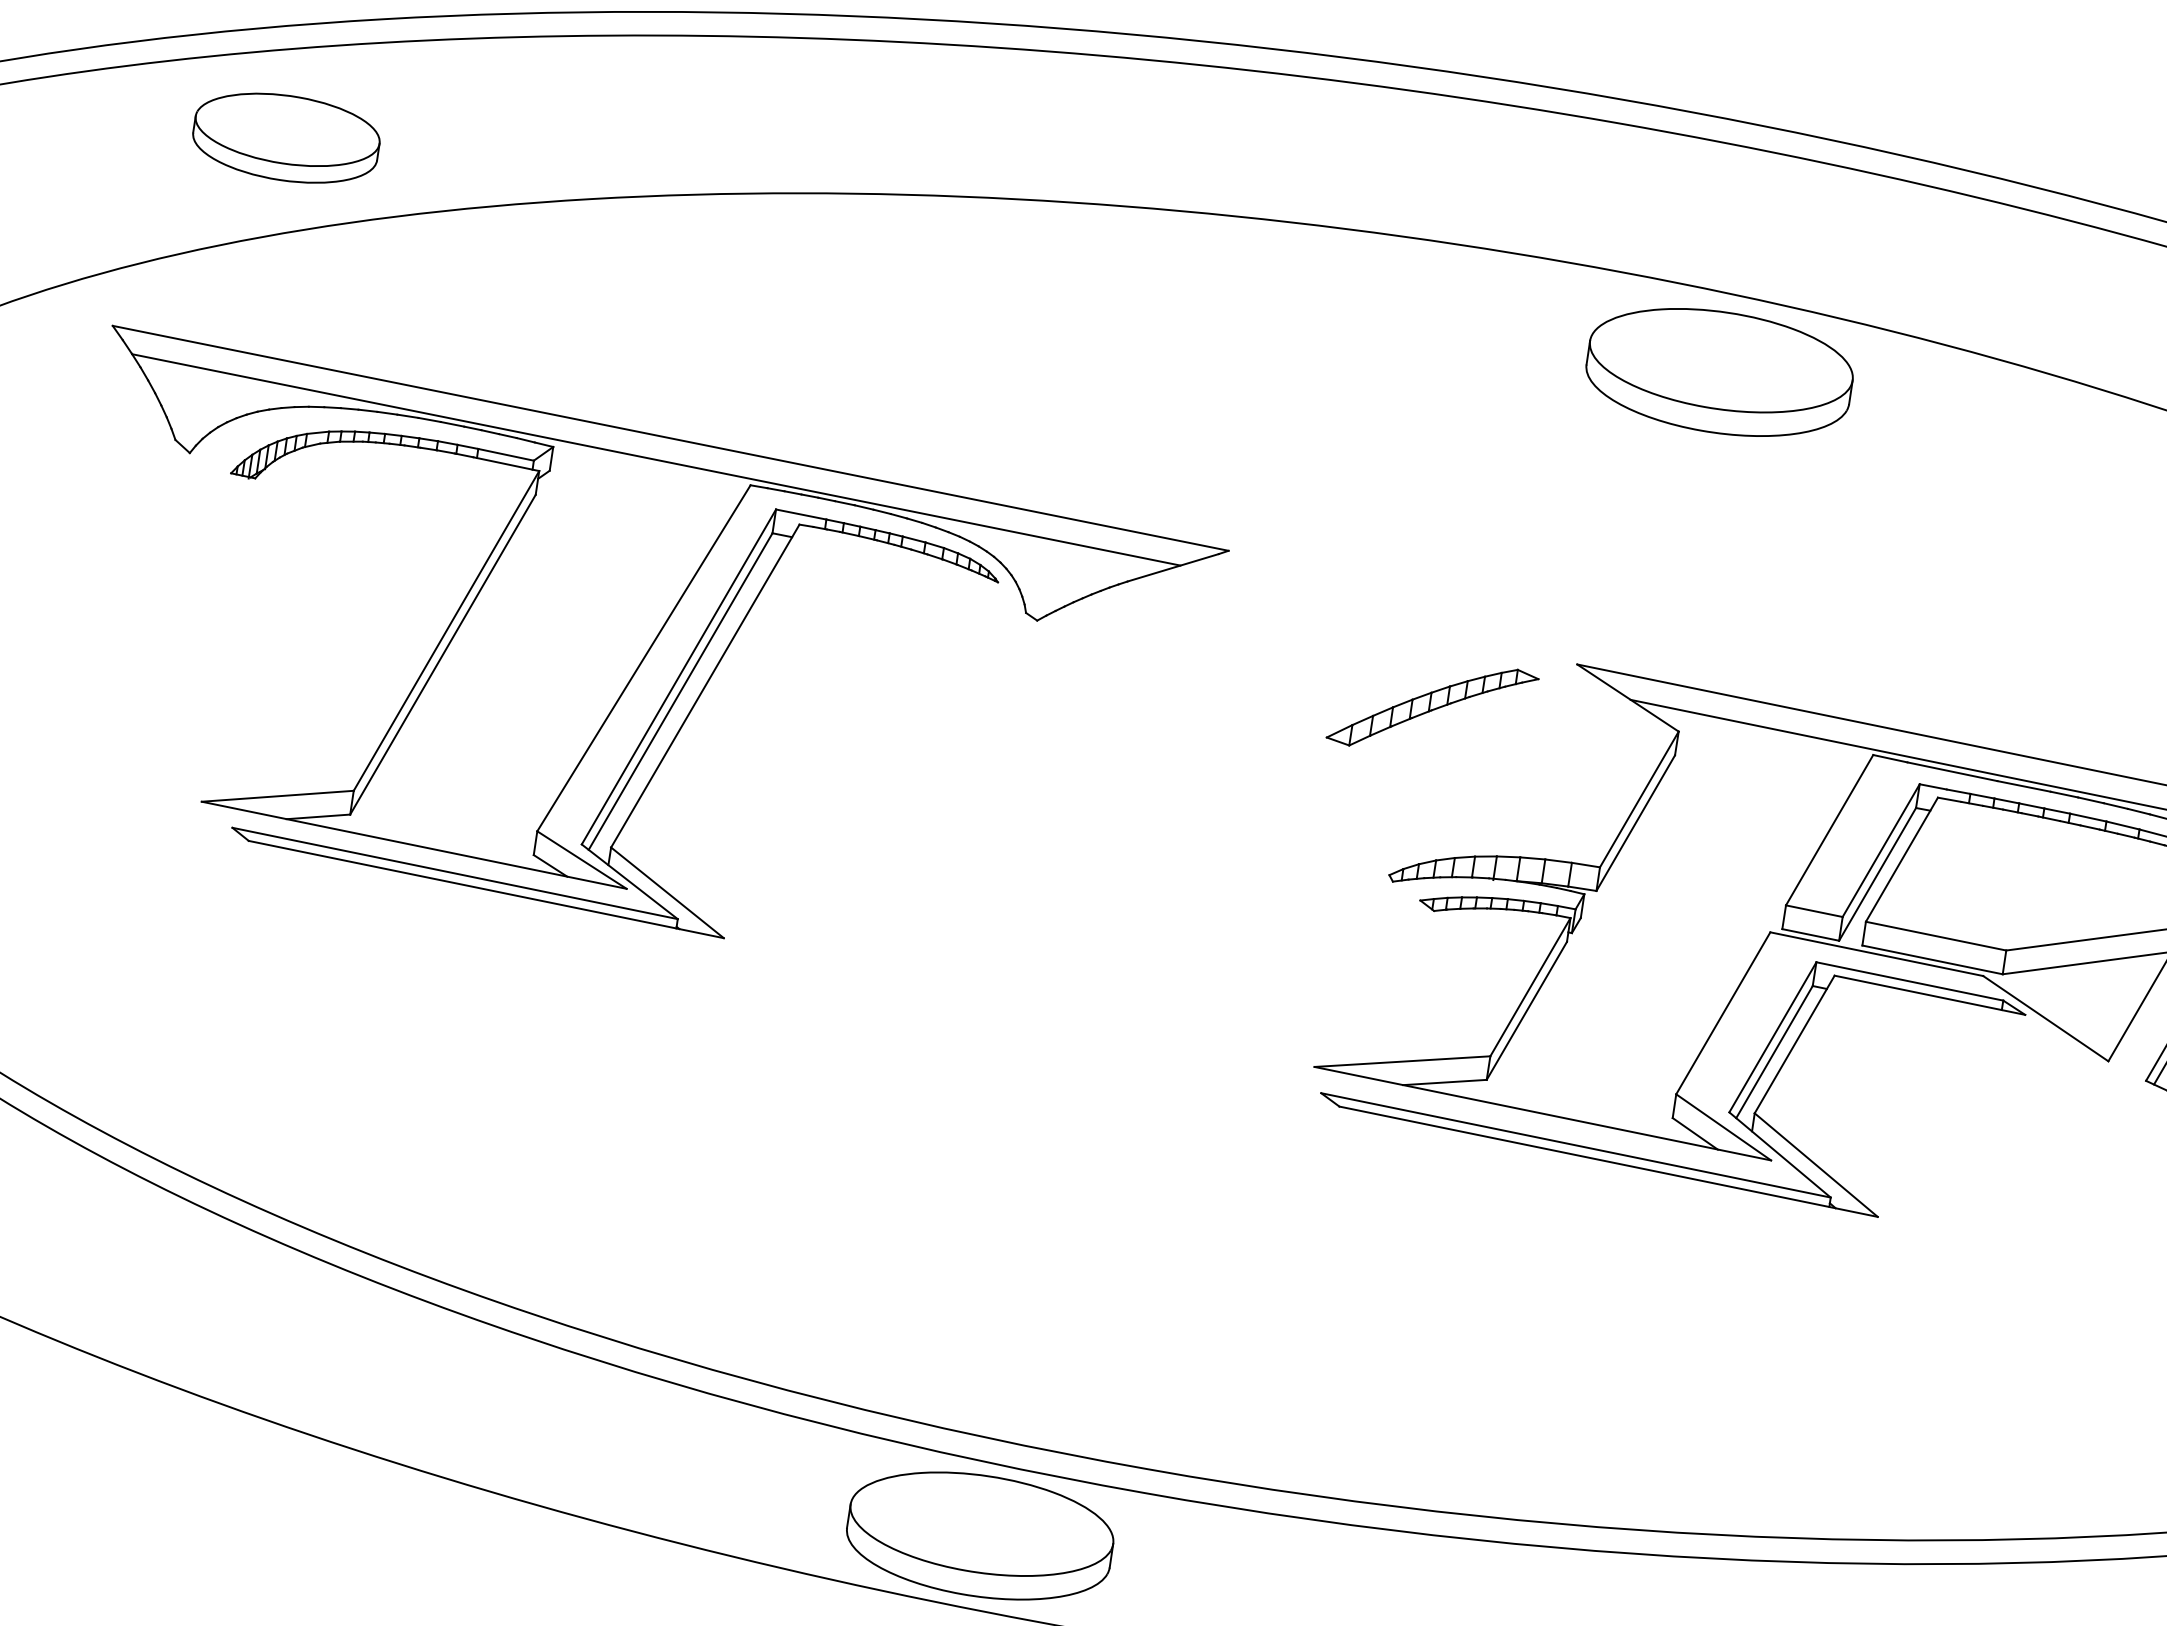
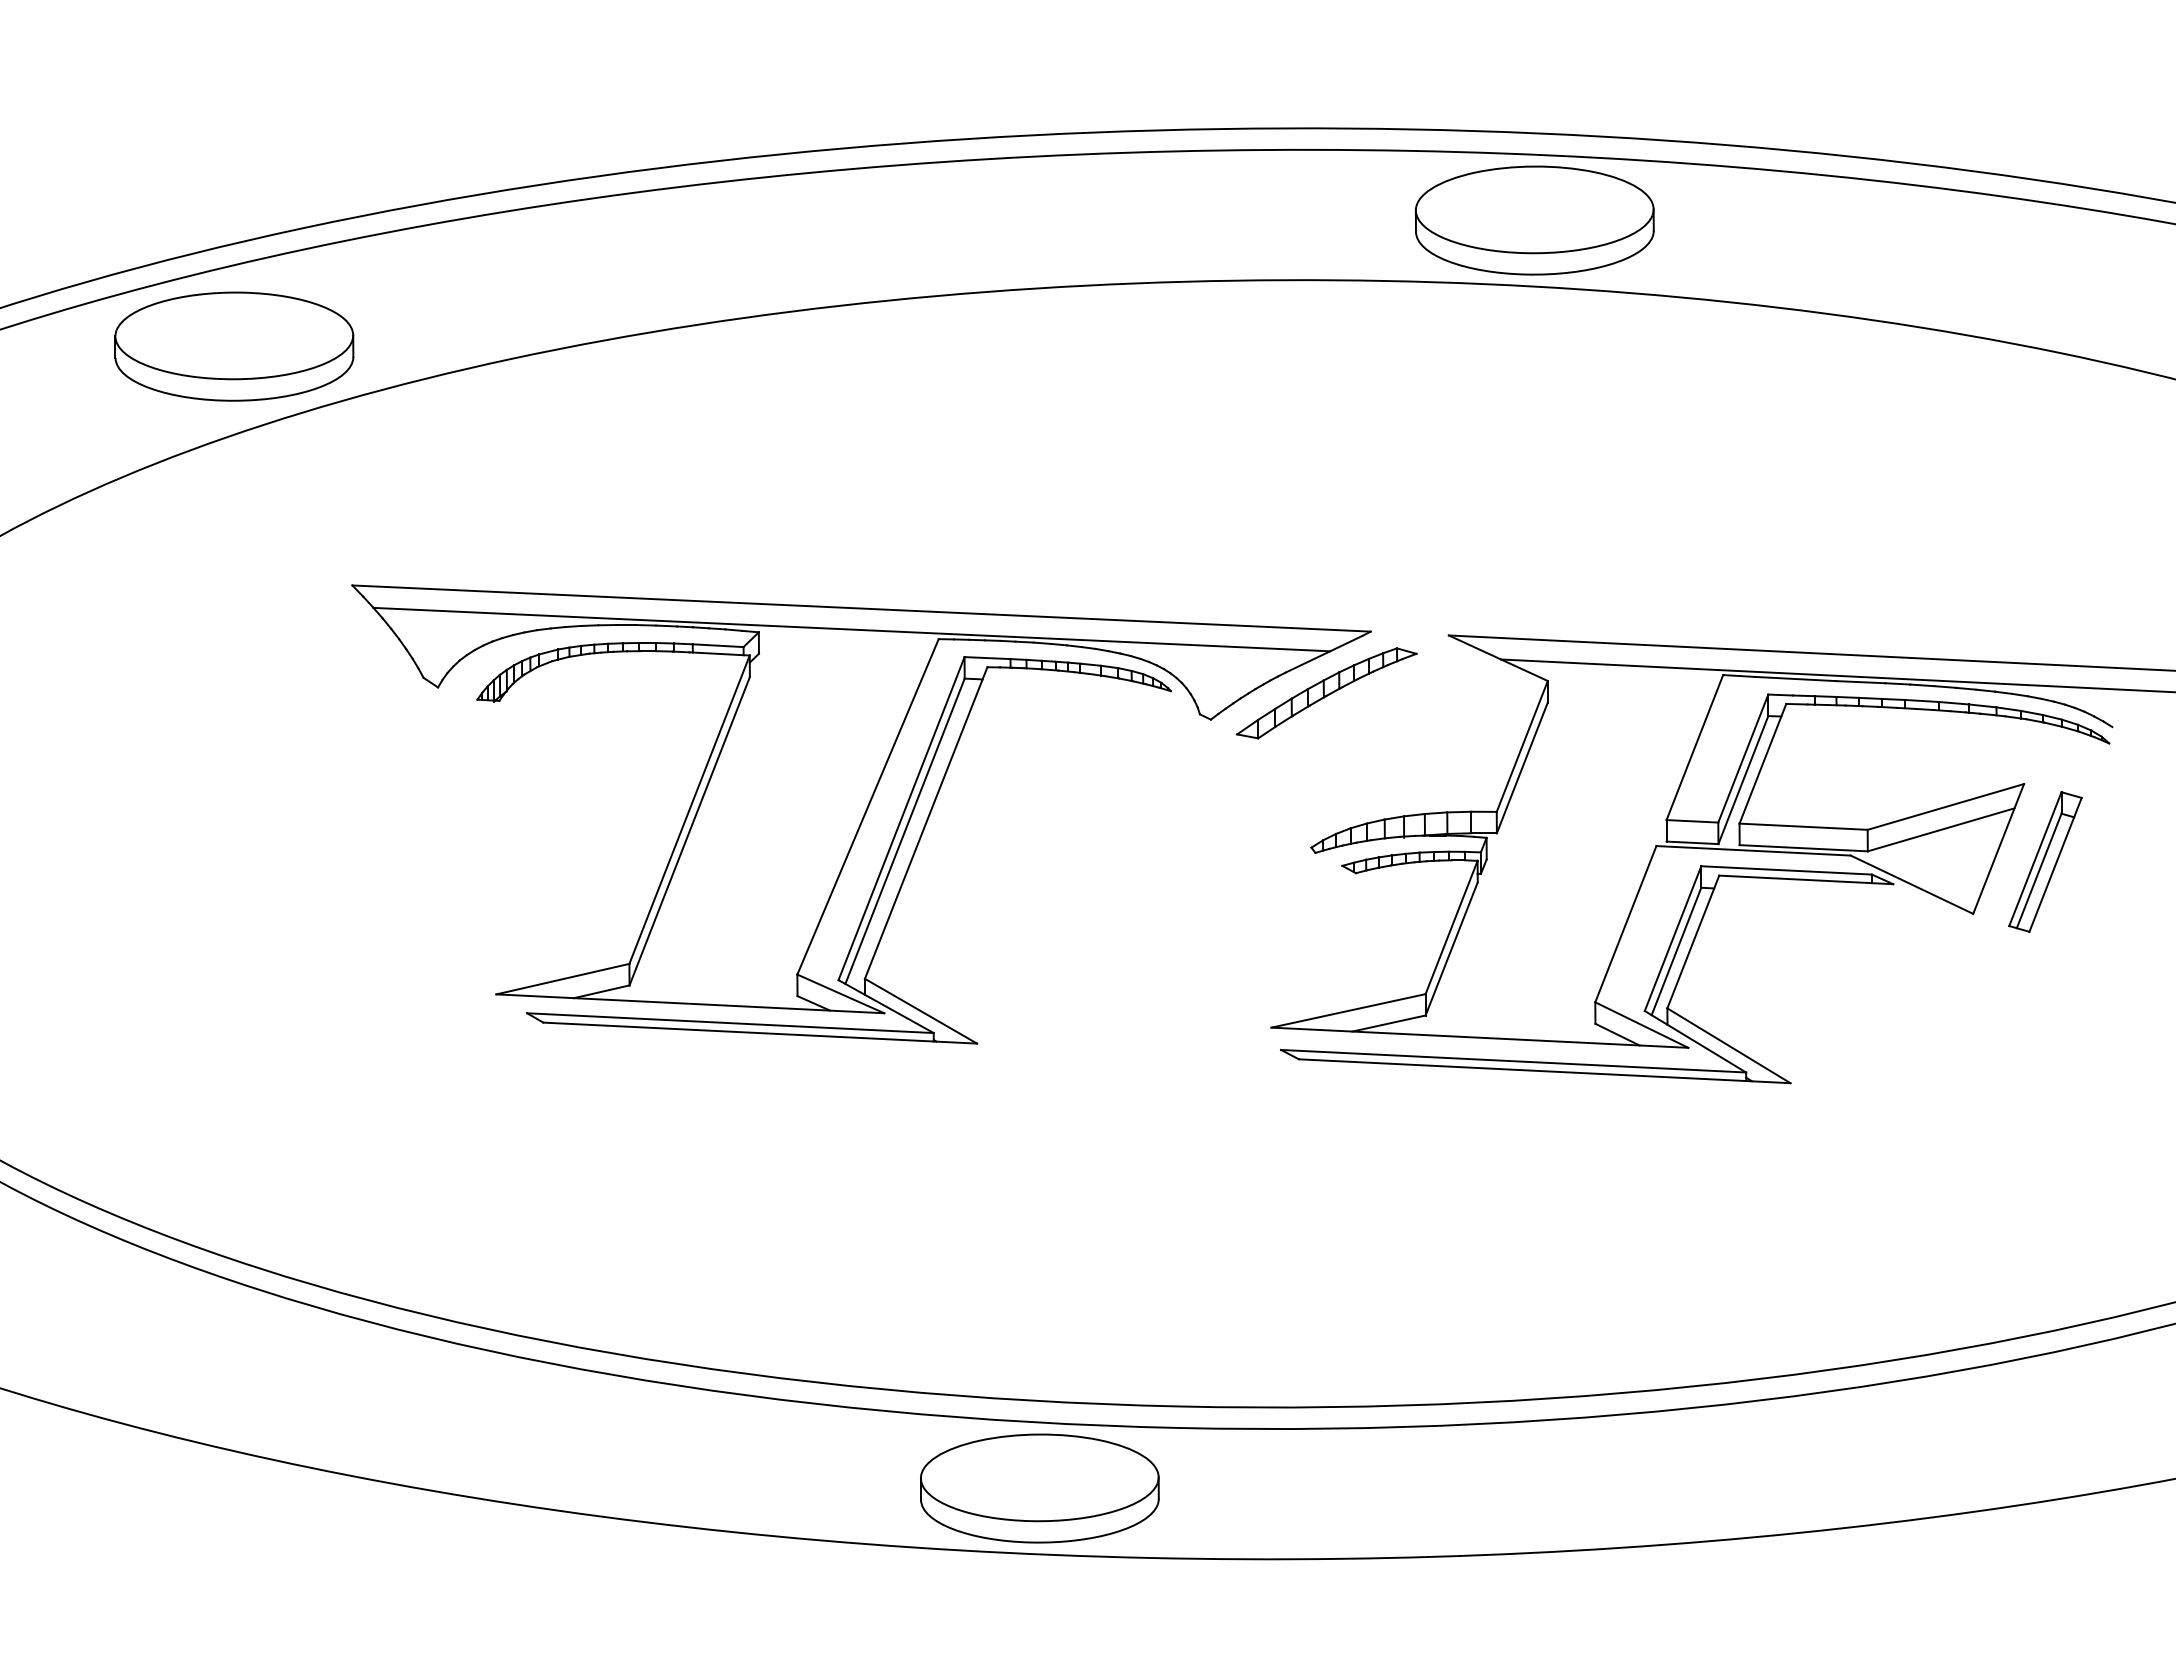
part: (286, 138) -> (234, 346), size x1.43
part: (1719, 372) -> (1534, 220), moved
part: (635, 665) -> (861, 814), moved

